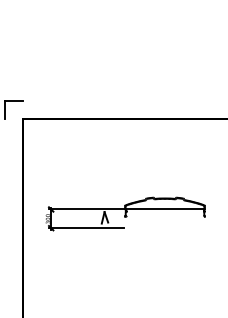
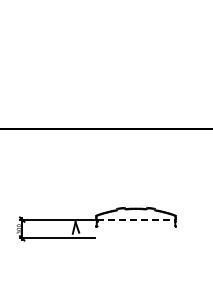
line: (165, 209) -> (136, 219), solid -> dashed

